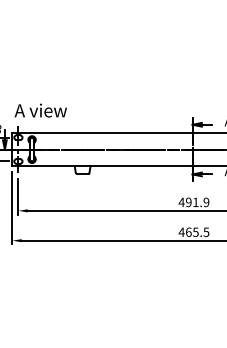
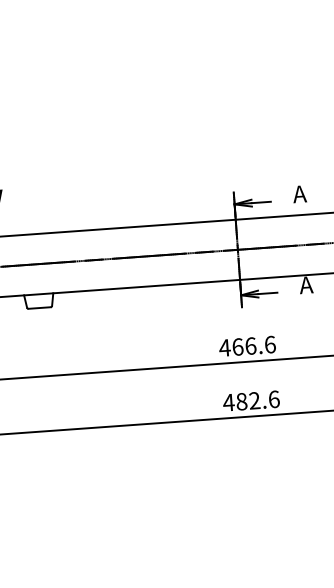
text: (197, 202) -> (253, 346), 491.9 -> 466.6
text: (197, 232) -> (257, 400), 465.5 -> 482.6

